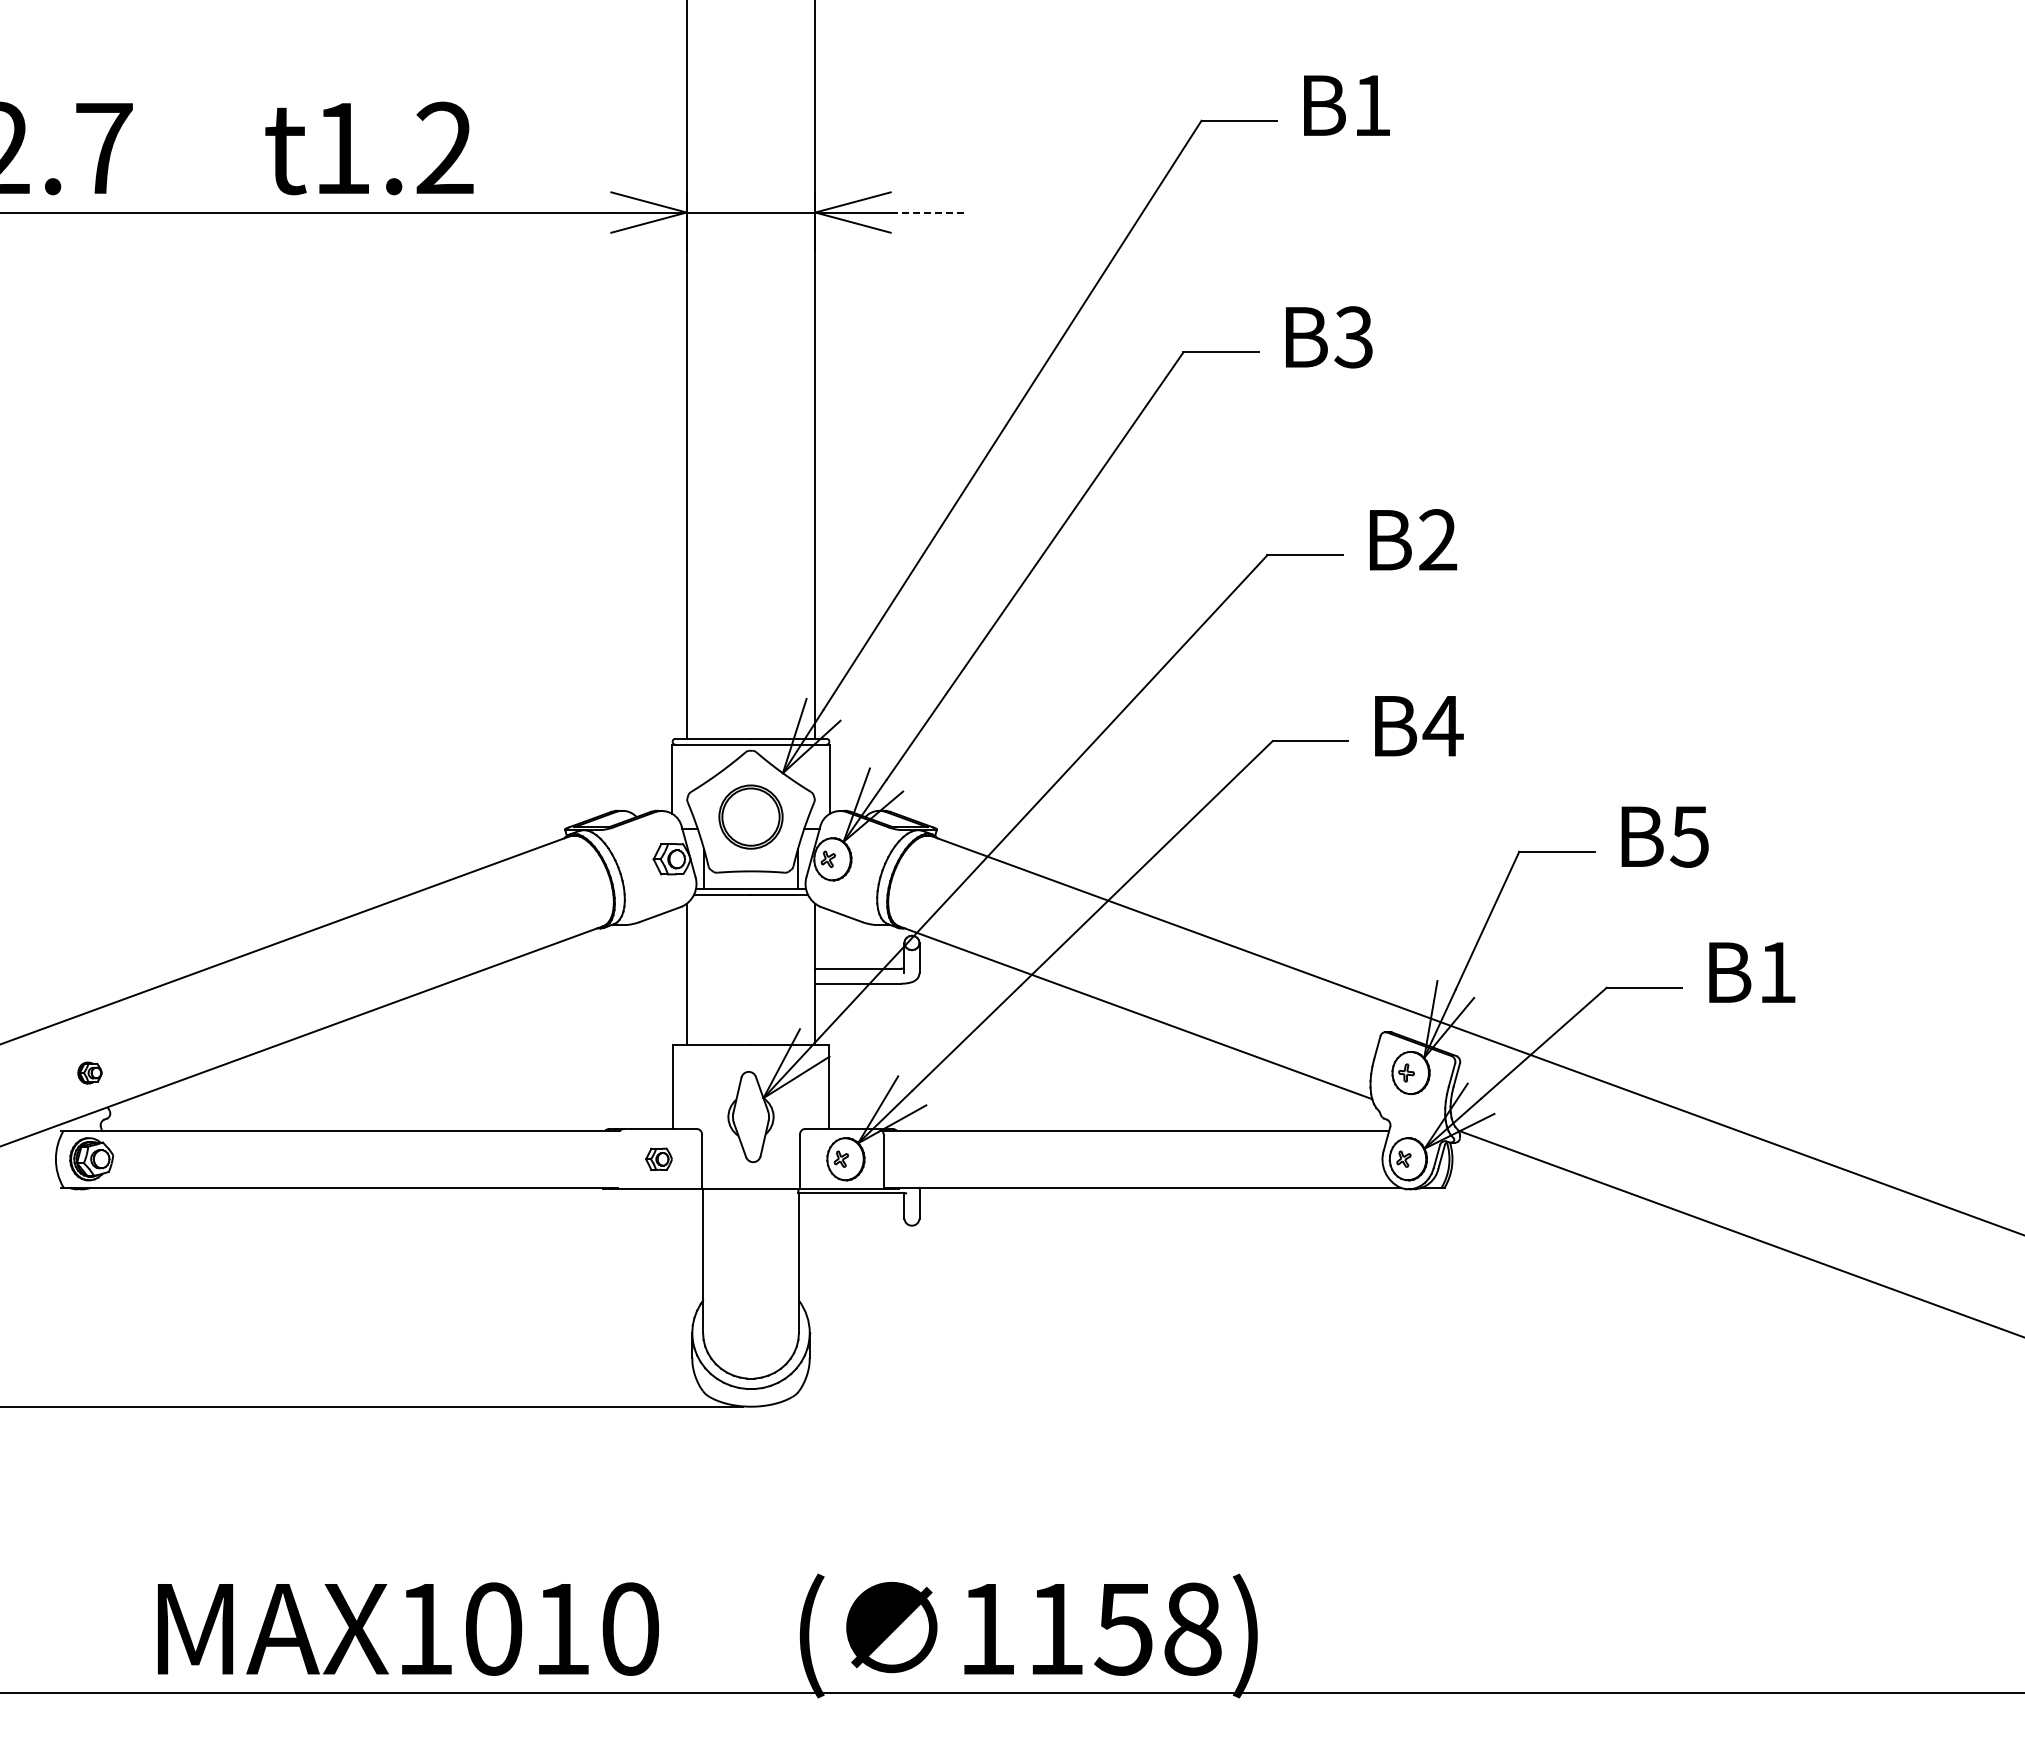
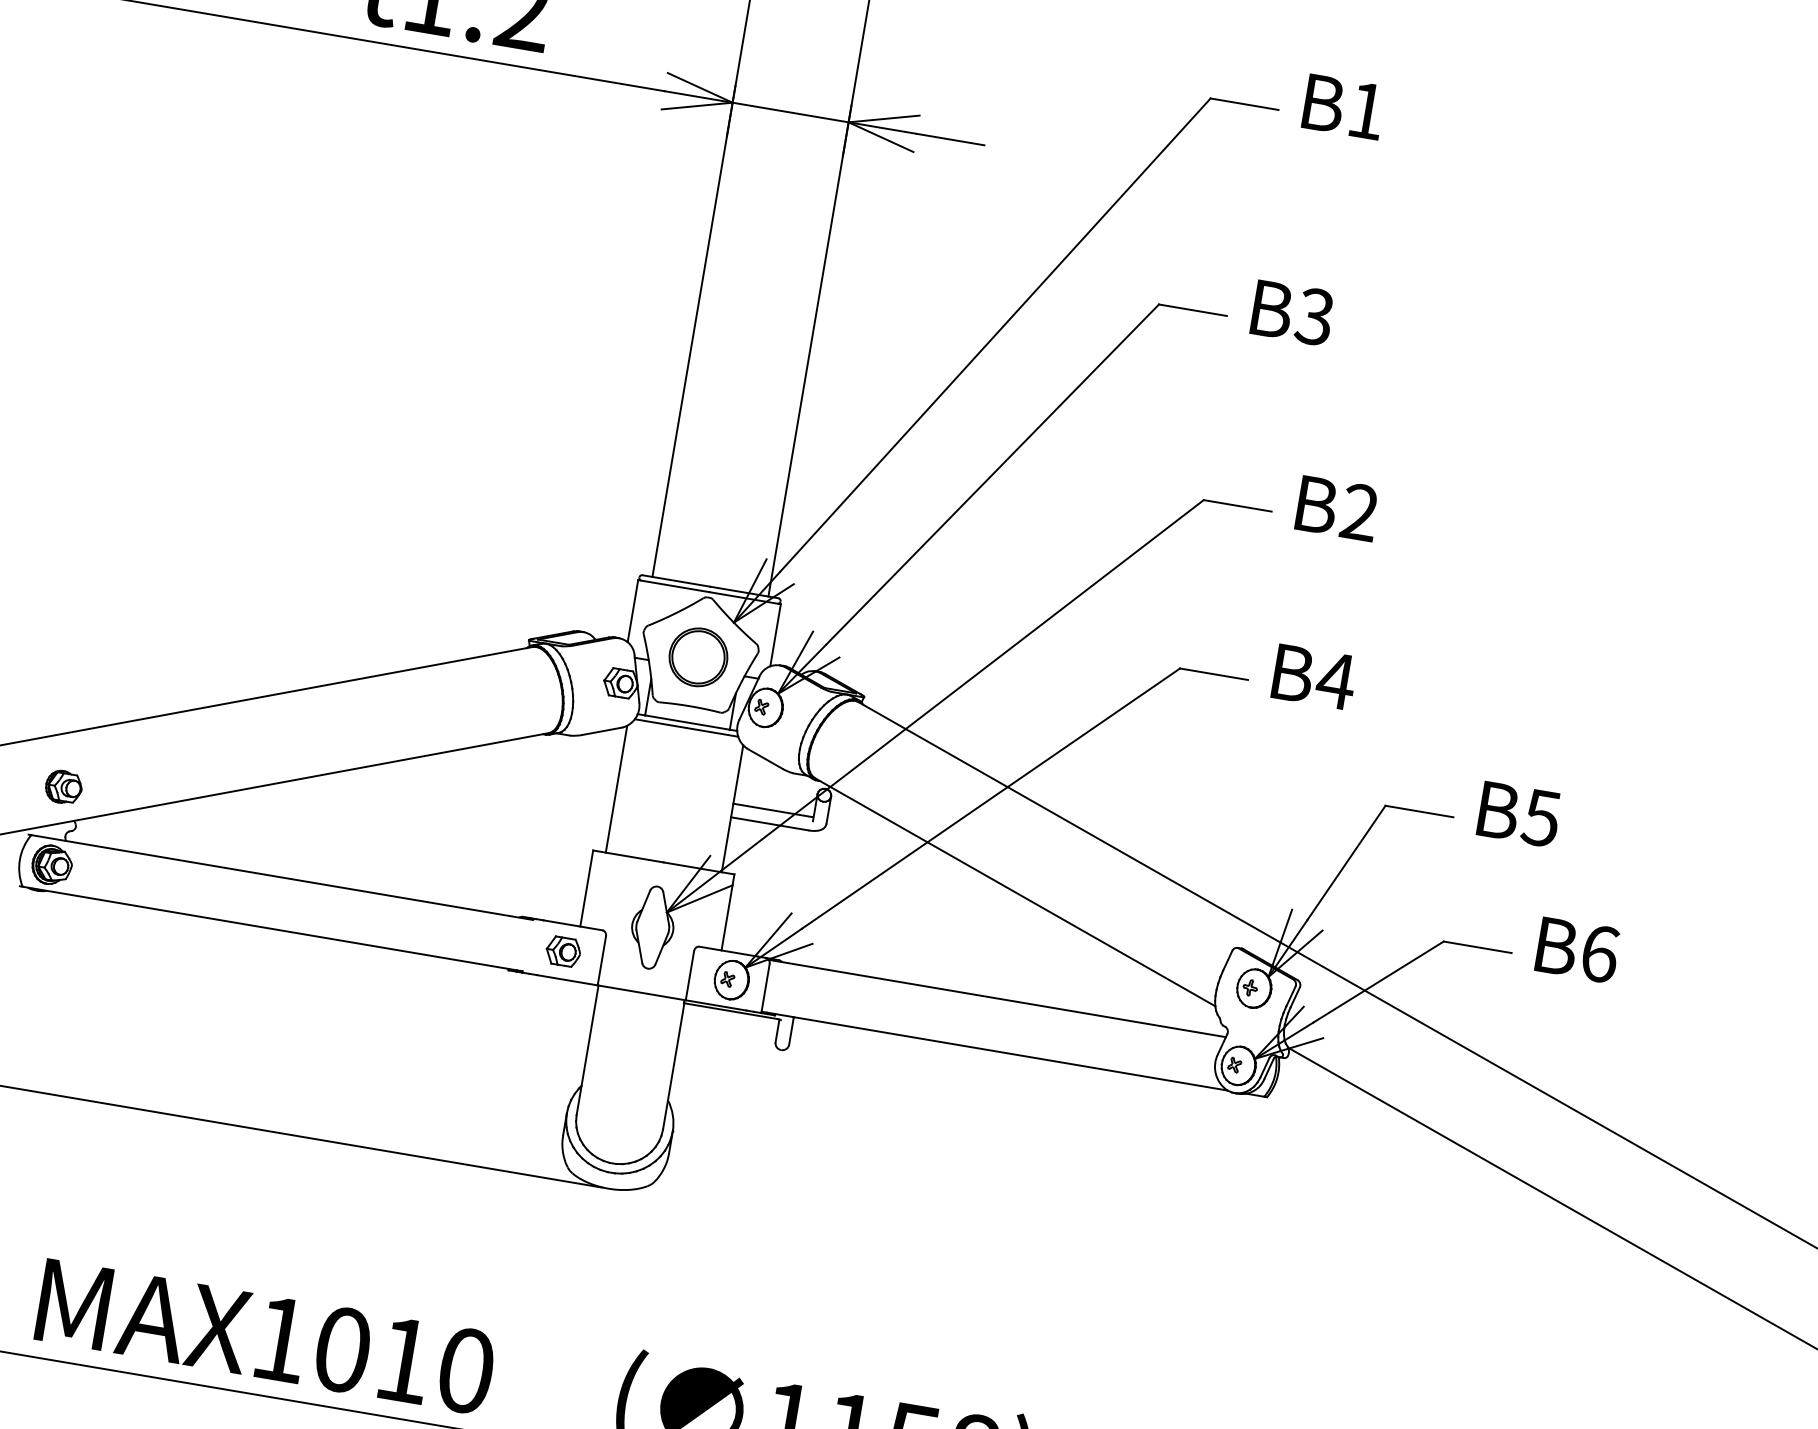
line: (928, 212) -> (950, 139), dashed -> solid
text: (1778, 972) -> (1600, 954), B1 -> B6
part: (89, 1072) -> (63, 786), size x1.67
part: (658, 1159) -> (562, 951), size x1.43

